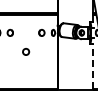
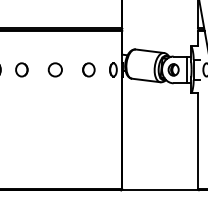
circle: (26, 51) -> (56, 68), moved
line: (93, 65) -> (198, 139), dashed -> solid

